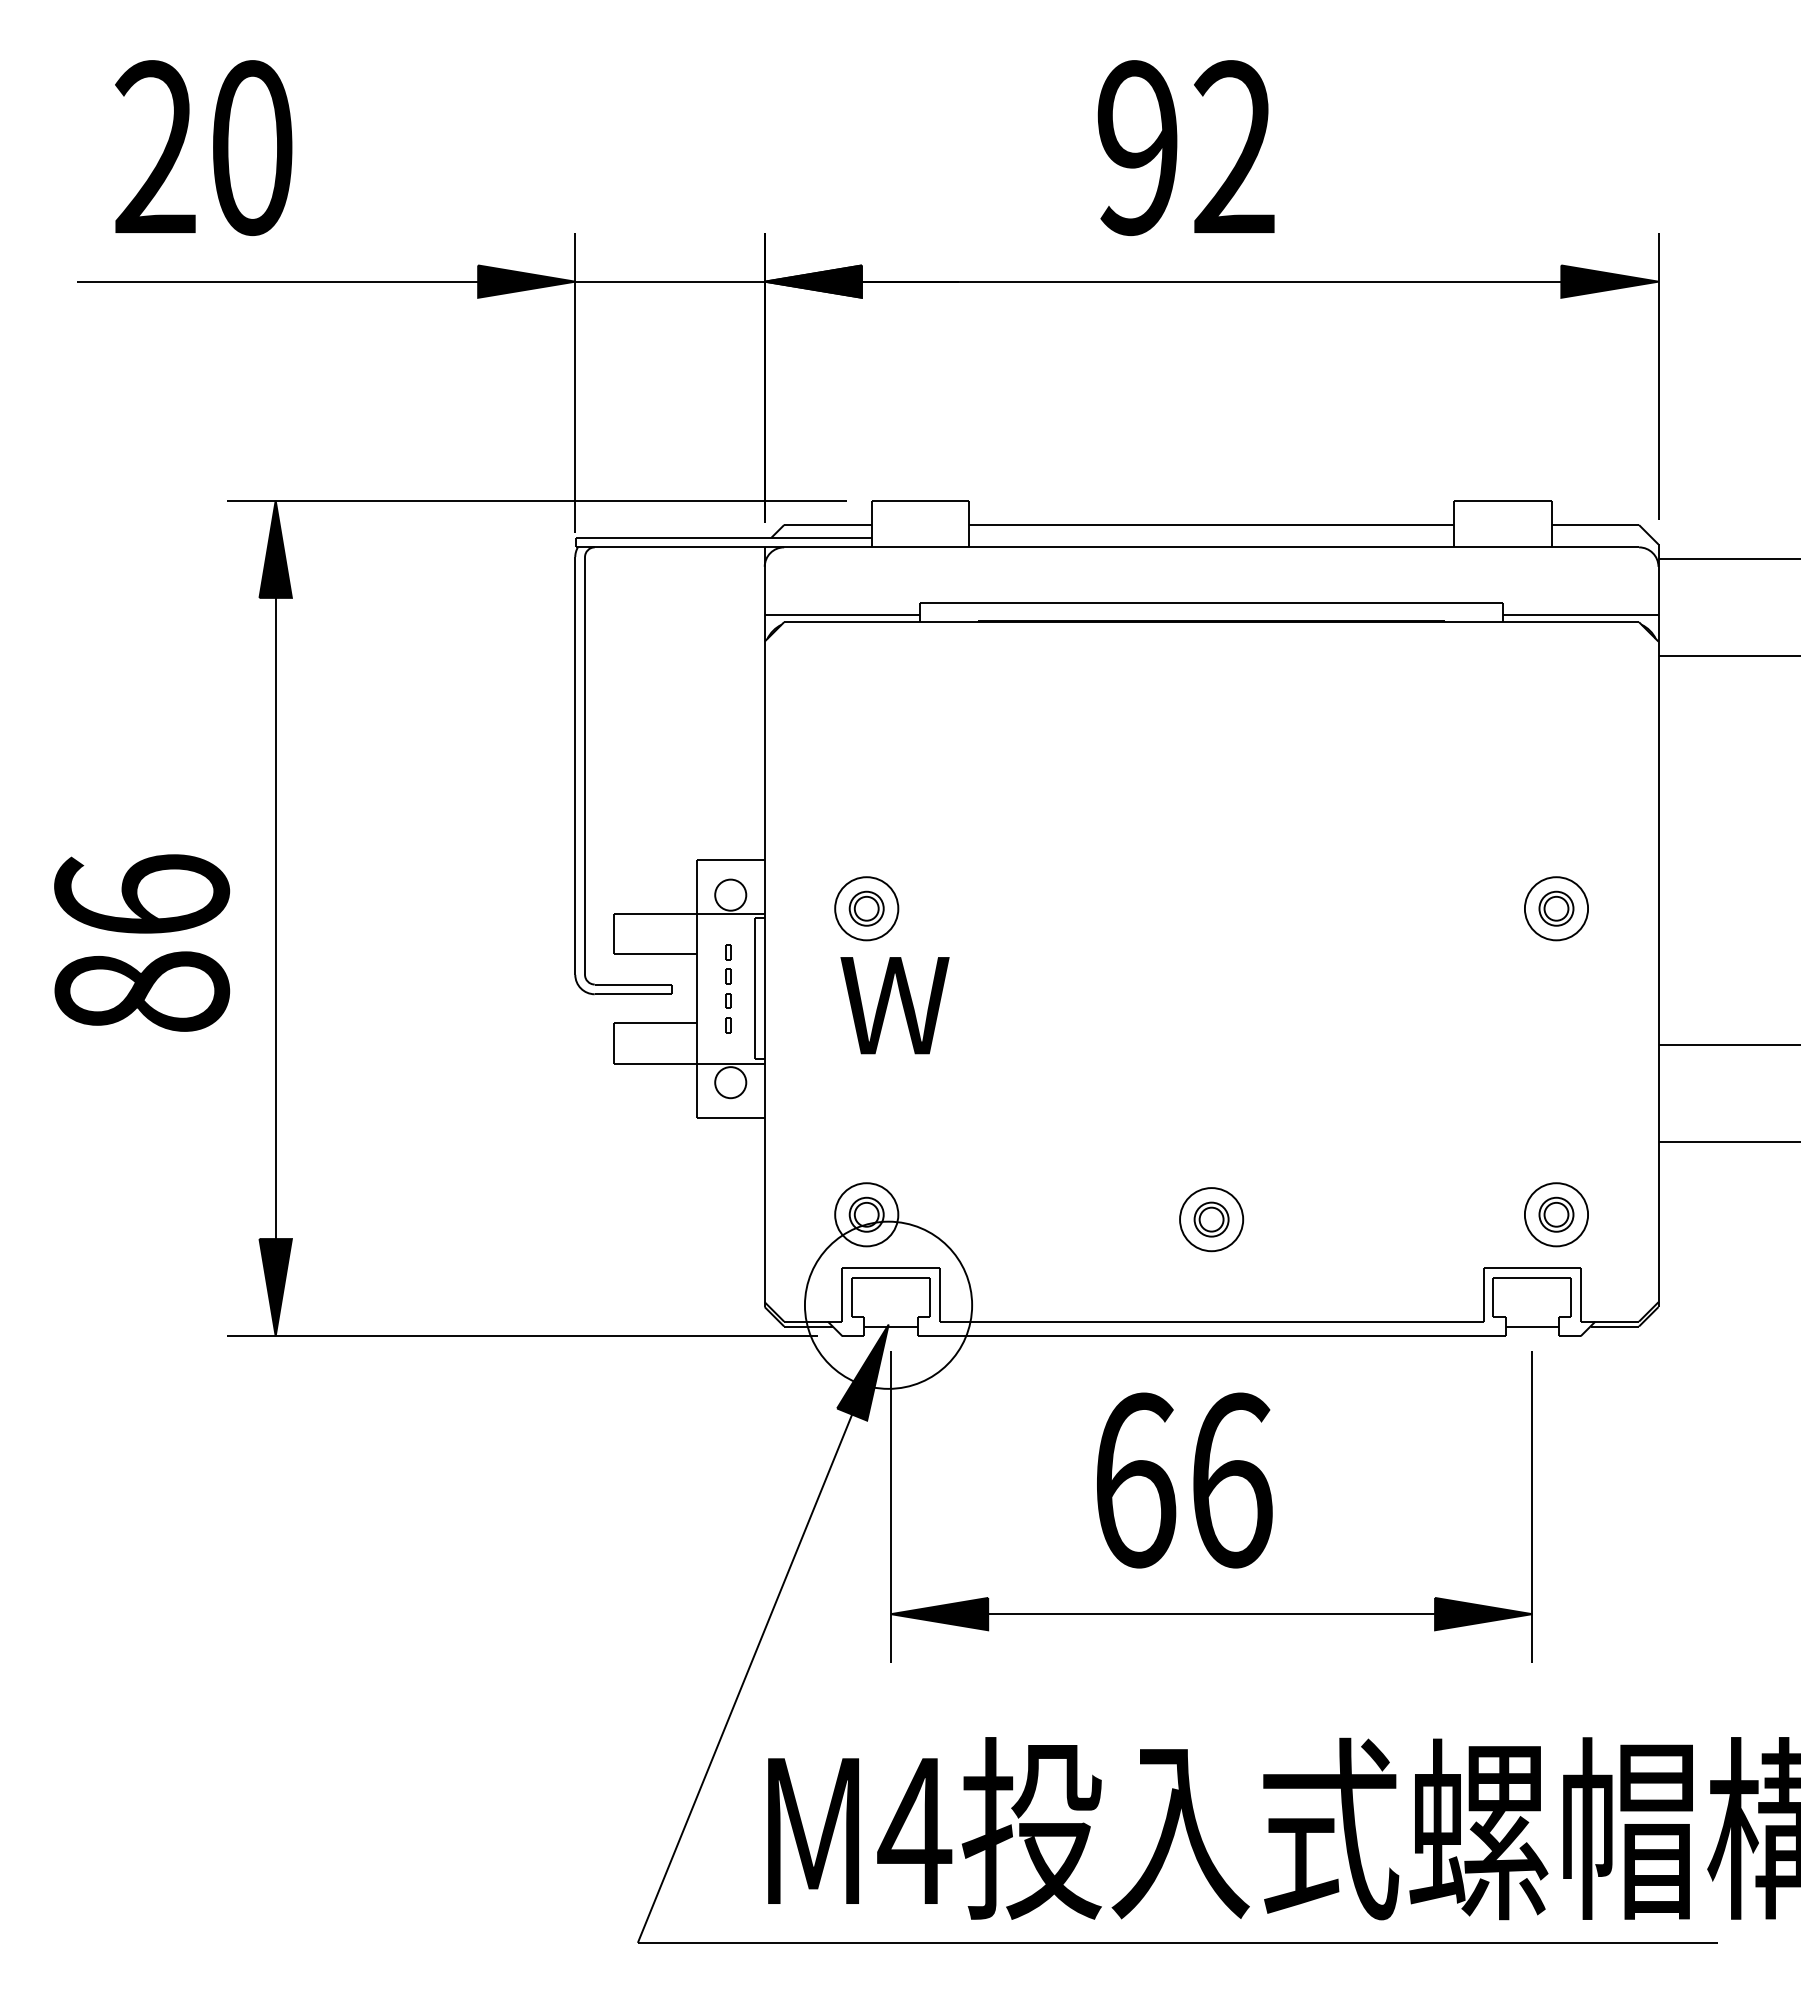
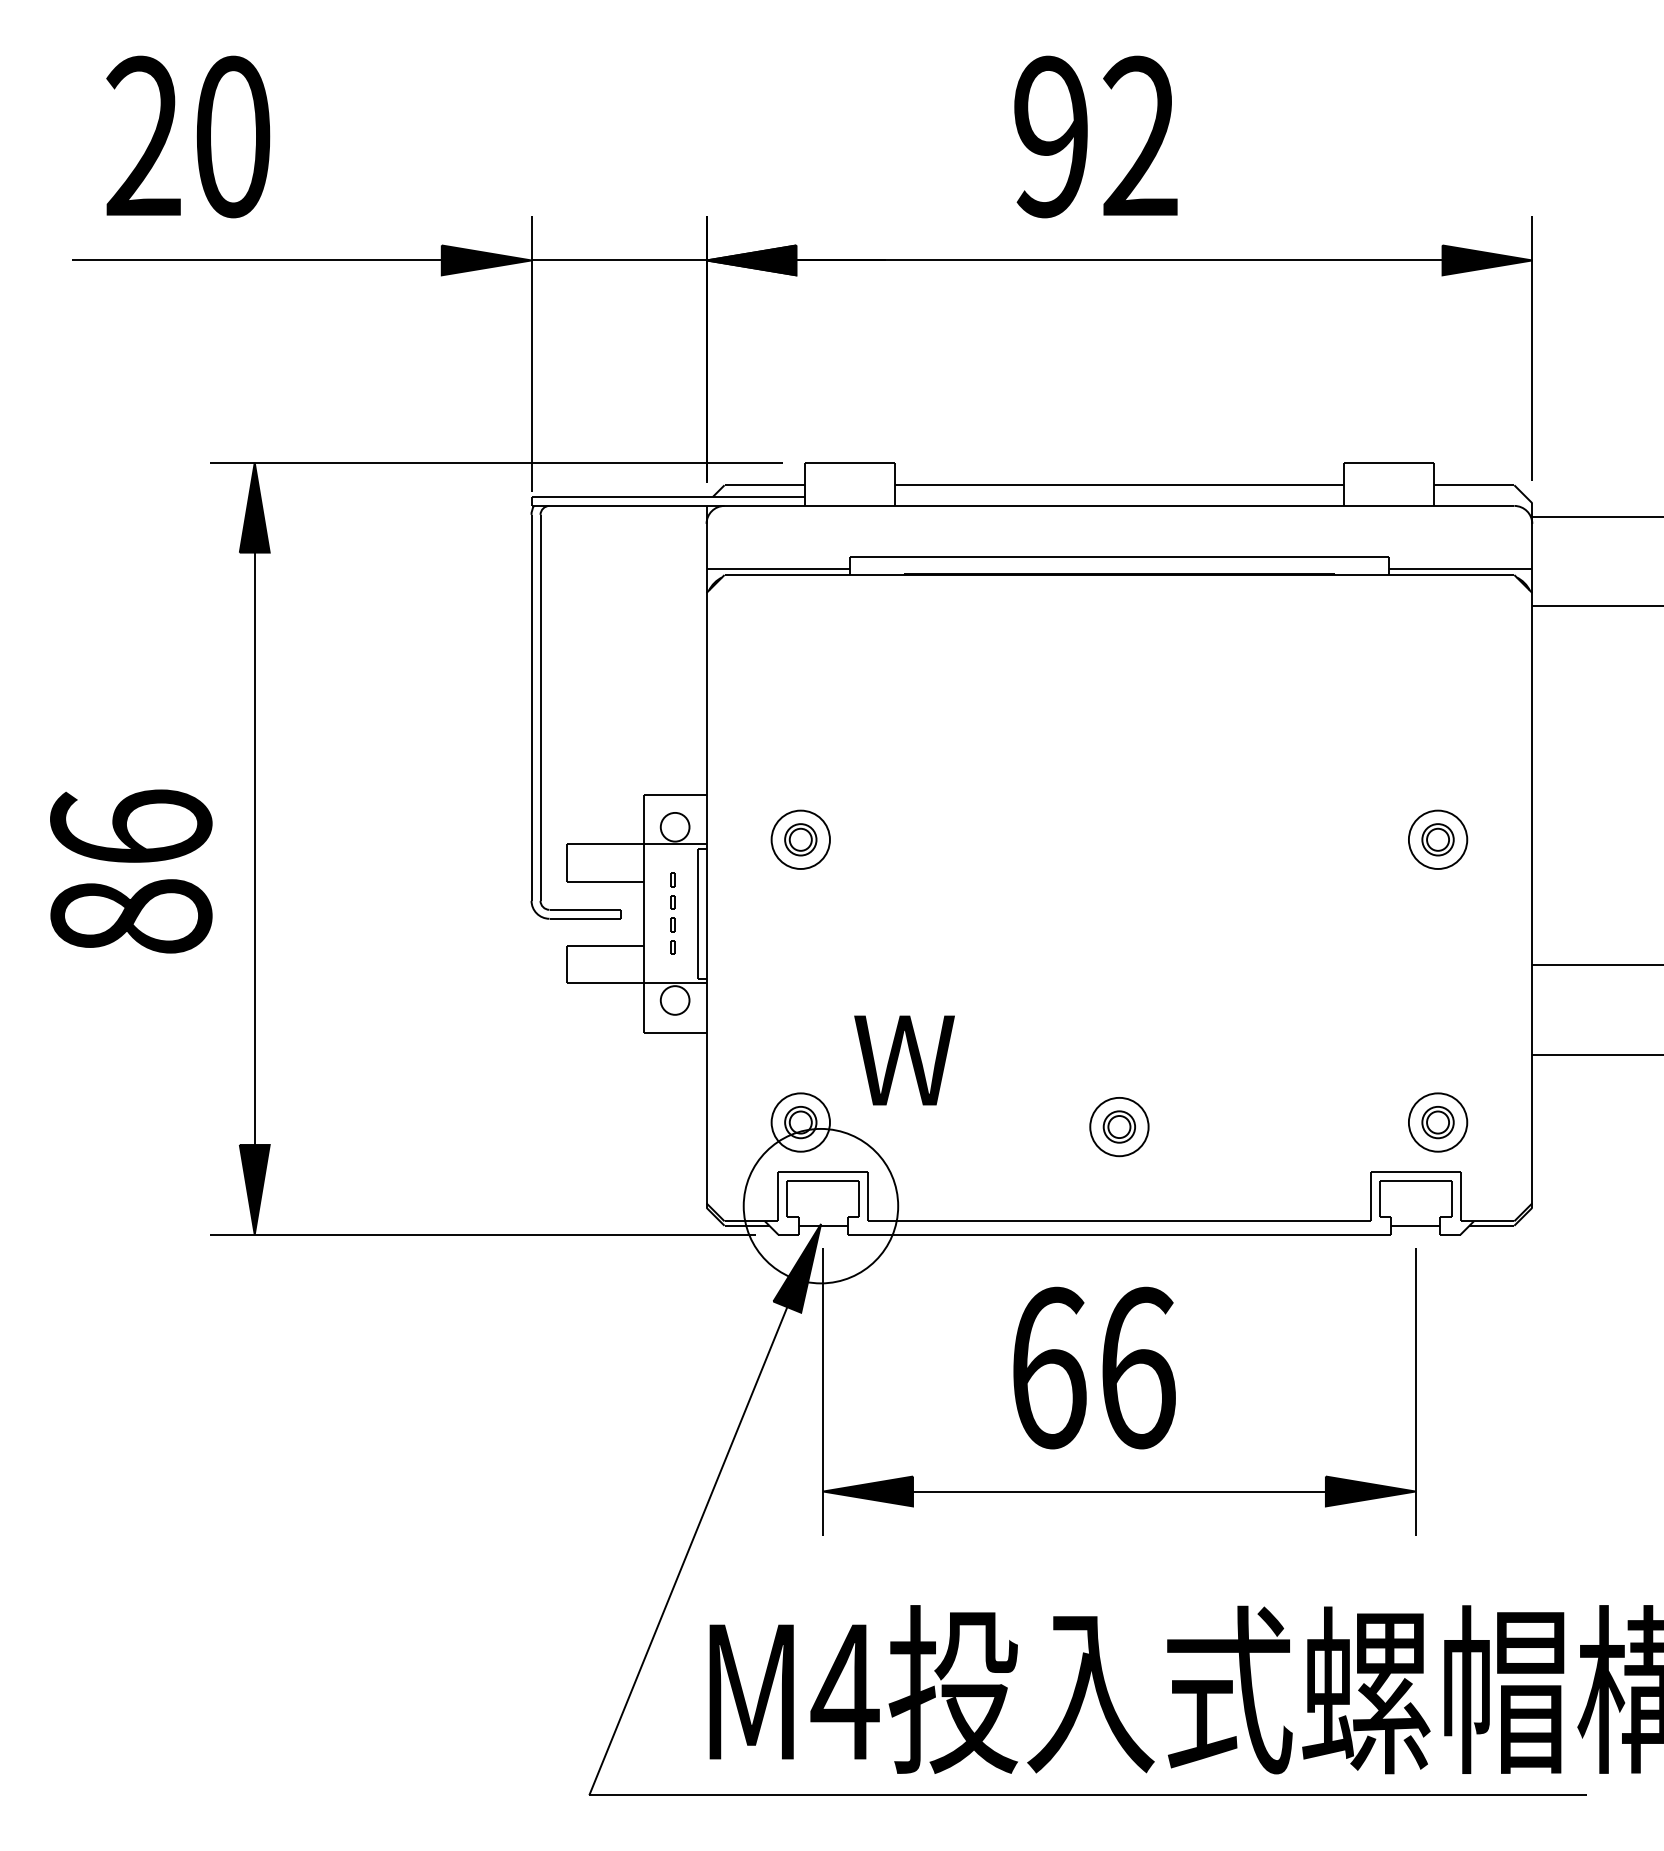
text: (894, 1005) -> (904, 1060), moved

